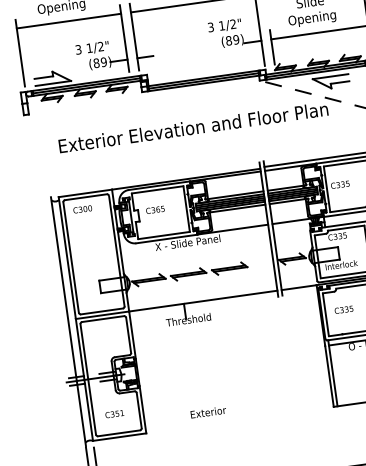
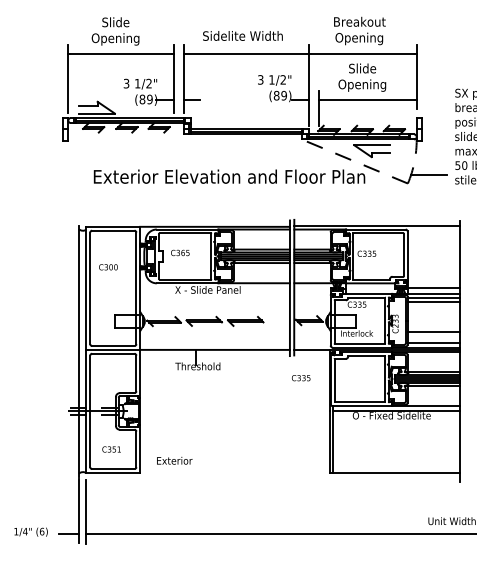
text: (82, 209) -> (108, 267), moved
text: (344, 310) -> (301, 378), moved
text: (208, 412) -> (174, 460), moved

